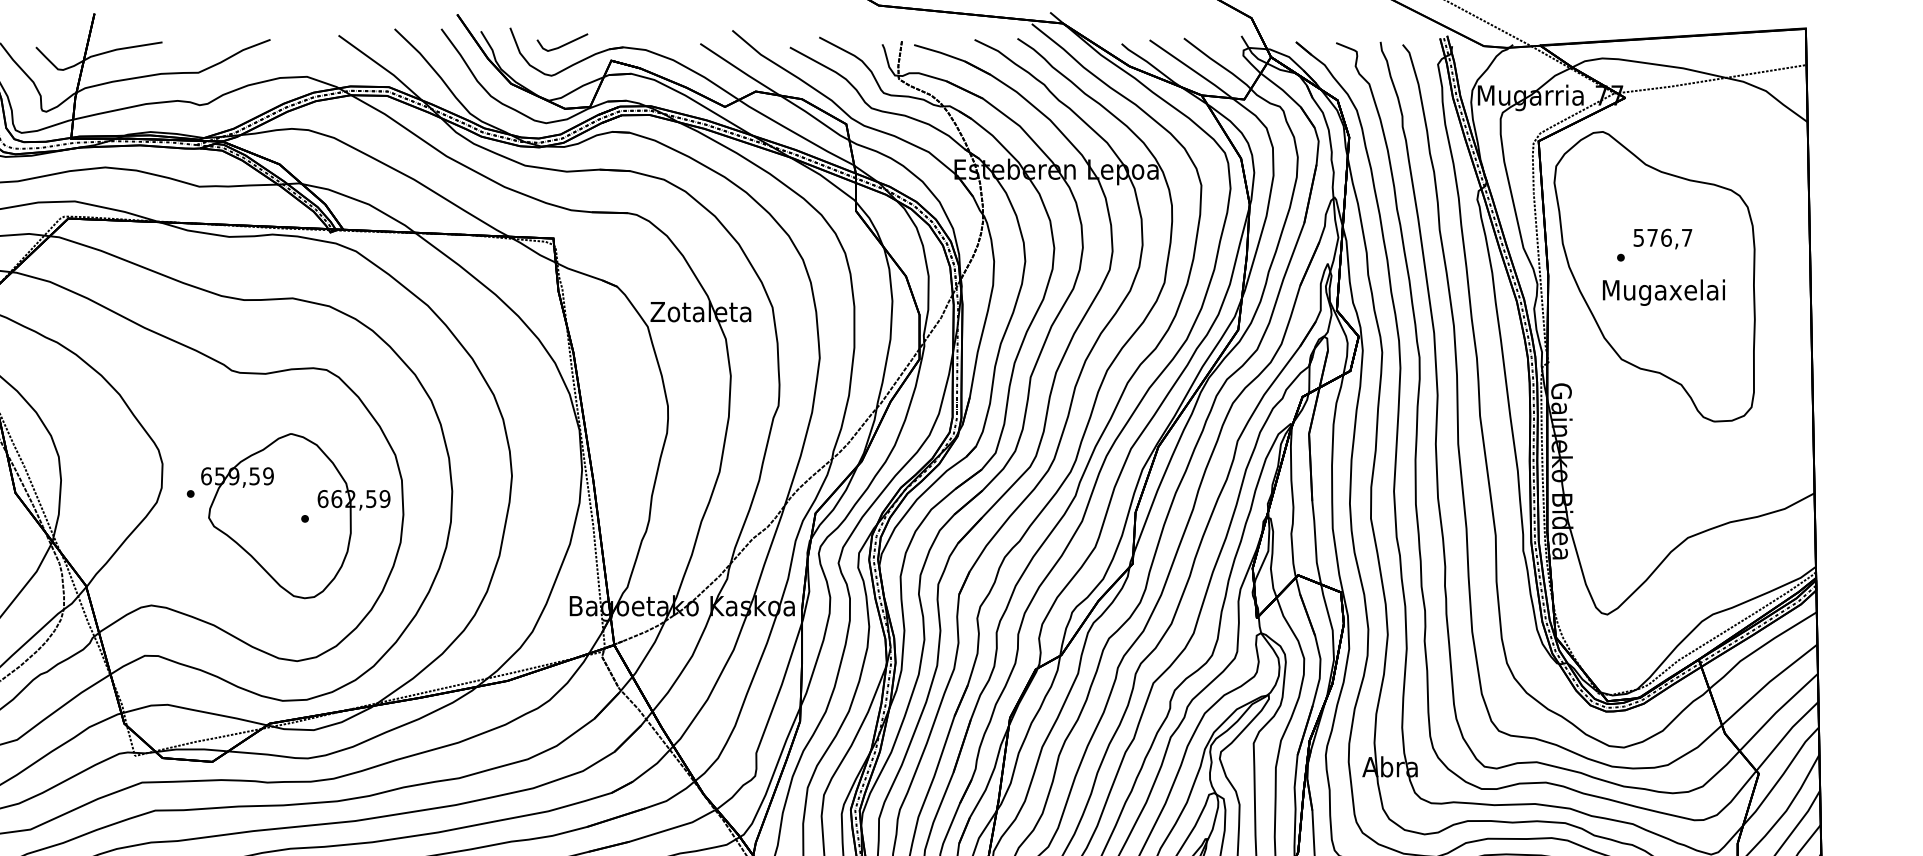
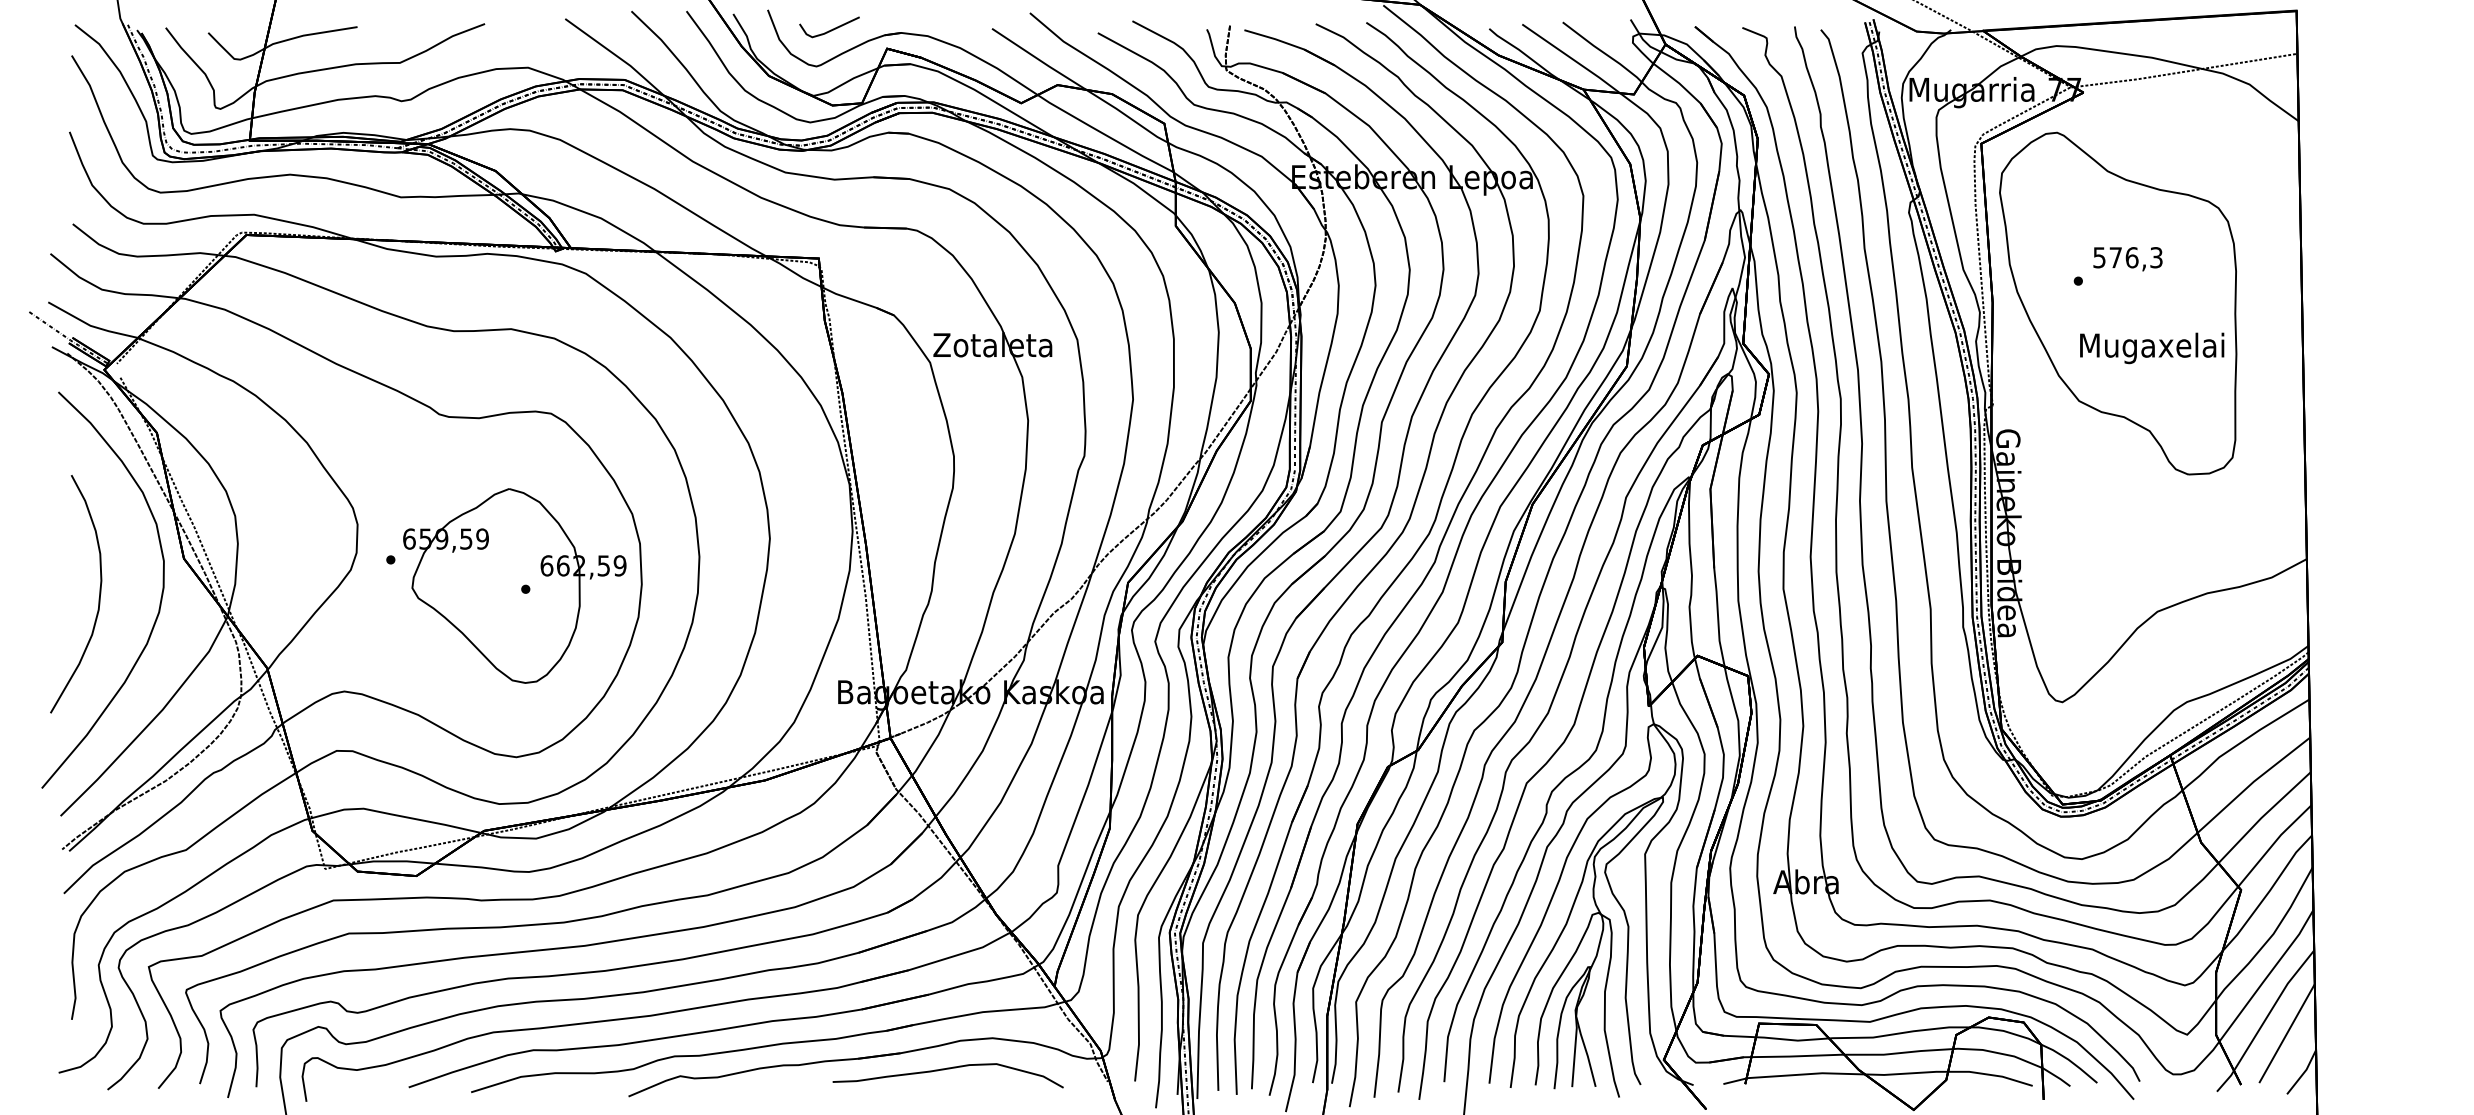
text: (1687, 237) -> (2156, 257), 576,7 -> 576,3
text: (1664, 292) -> (2152, 348), moved

